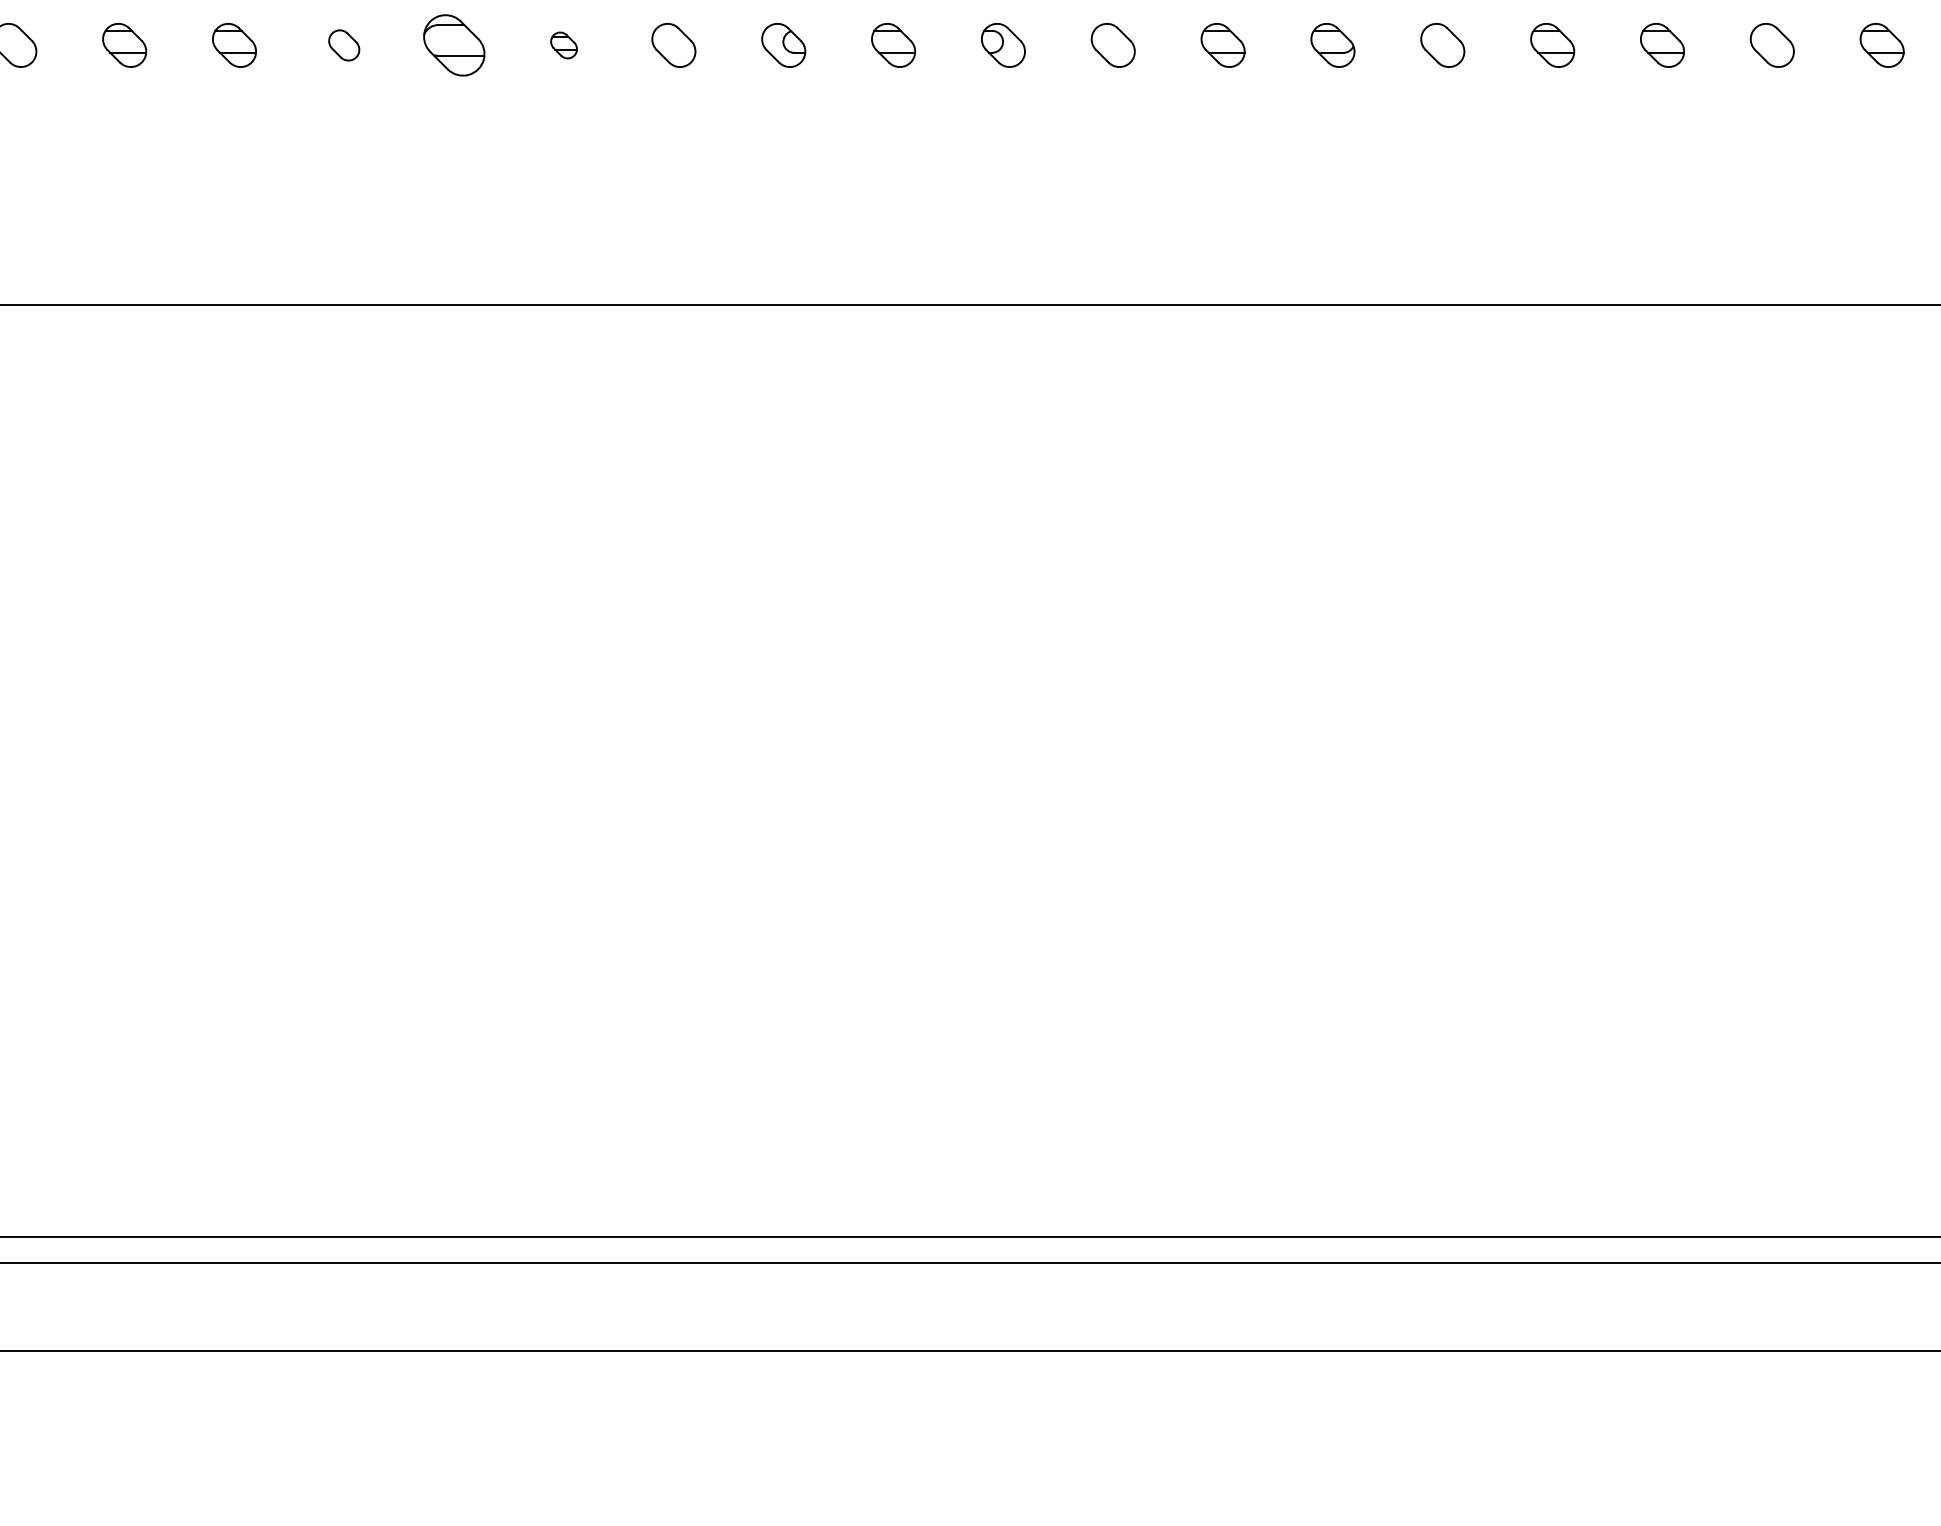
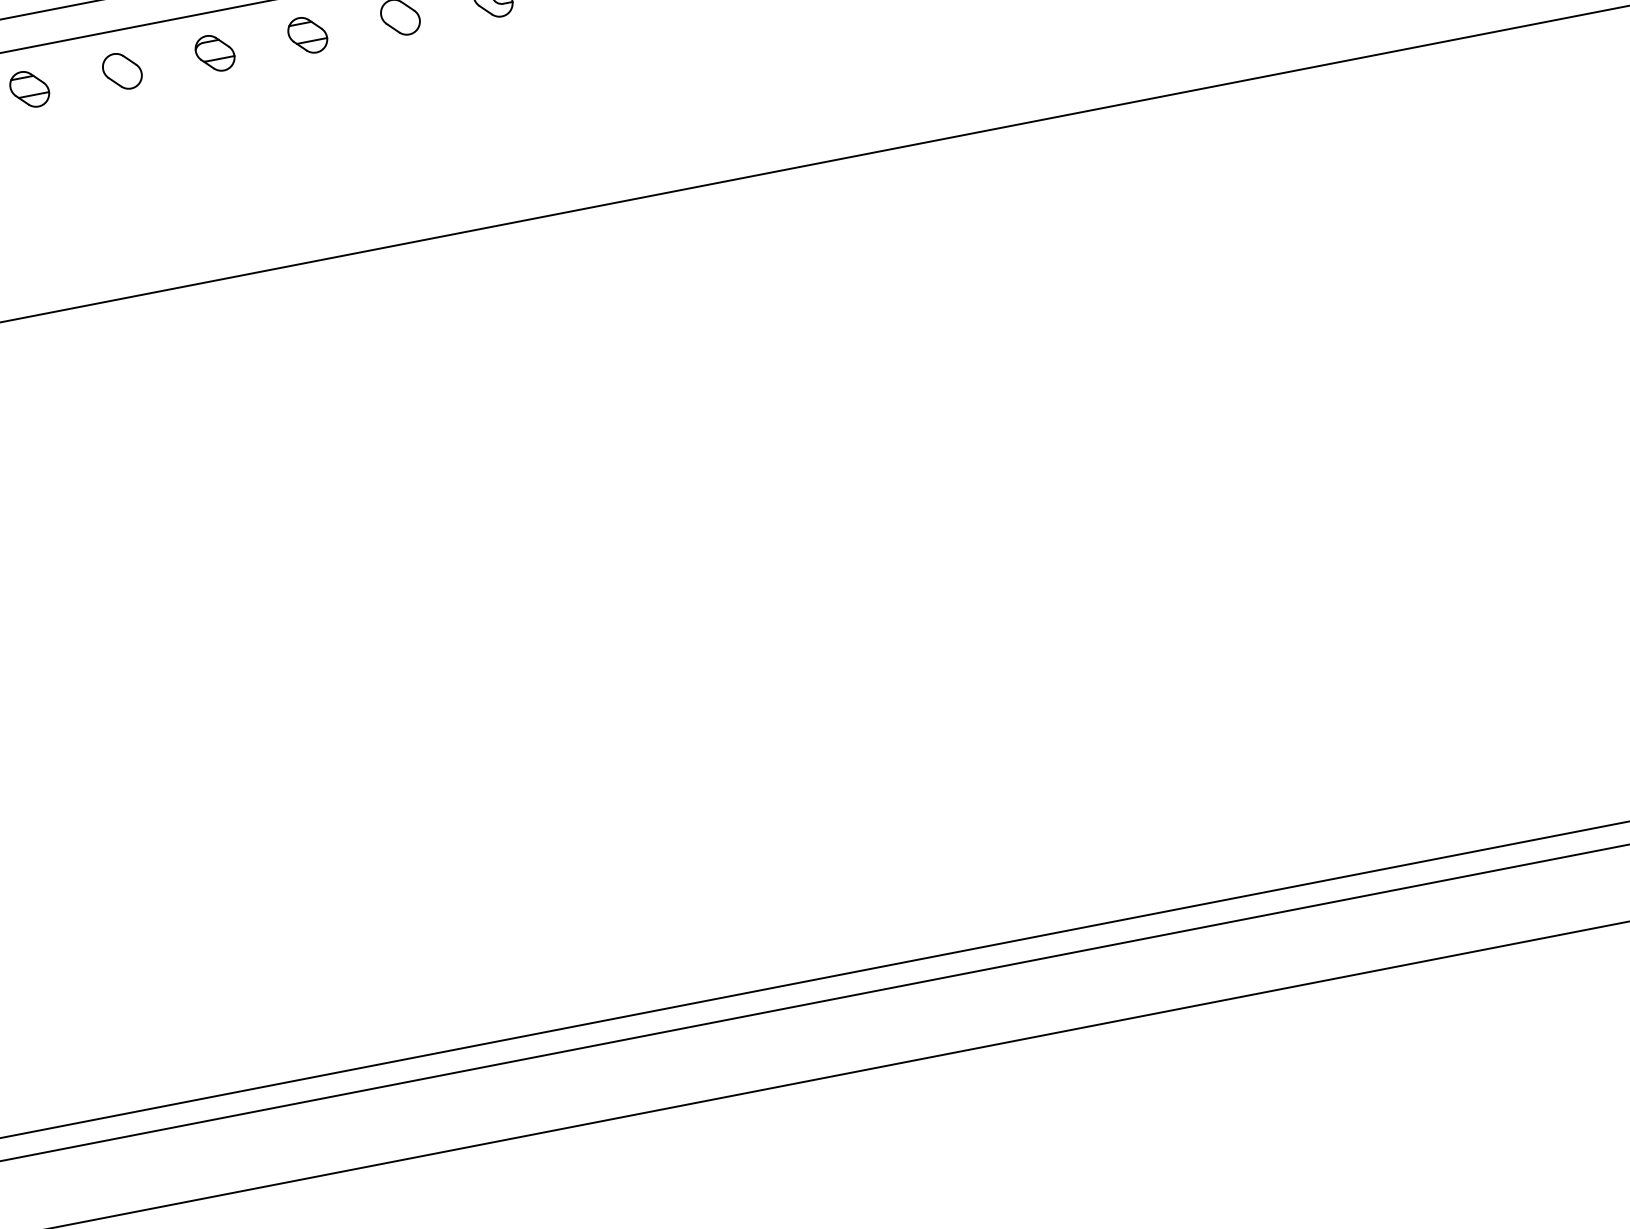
part: (343, 45) -> (121, 71), size x1.43
part: (453, 45) -> (214, 53), size x0.71
part: (563, 45) -> (307, 35), size x1.67

